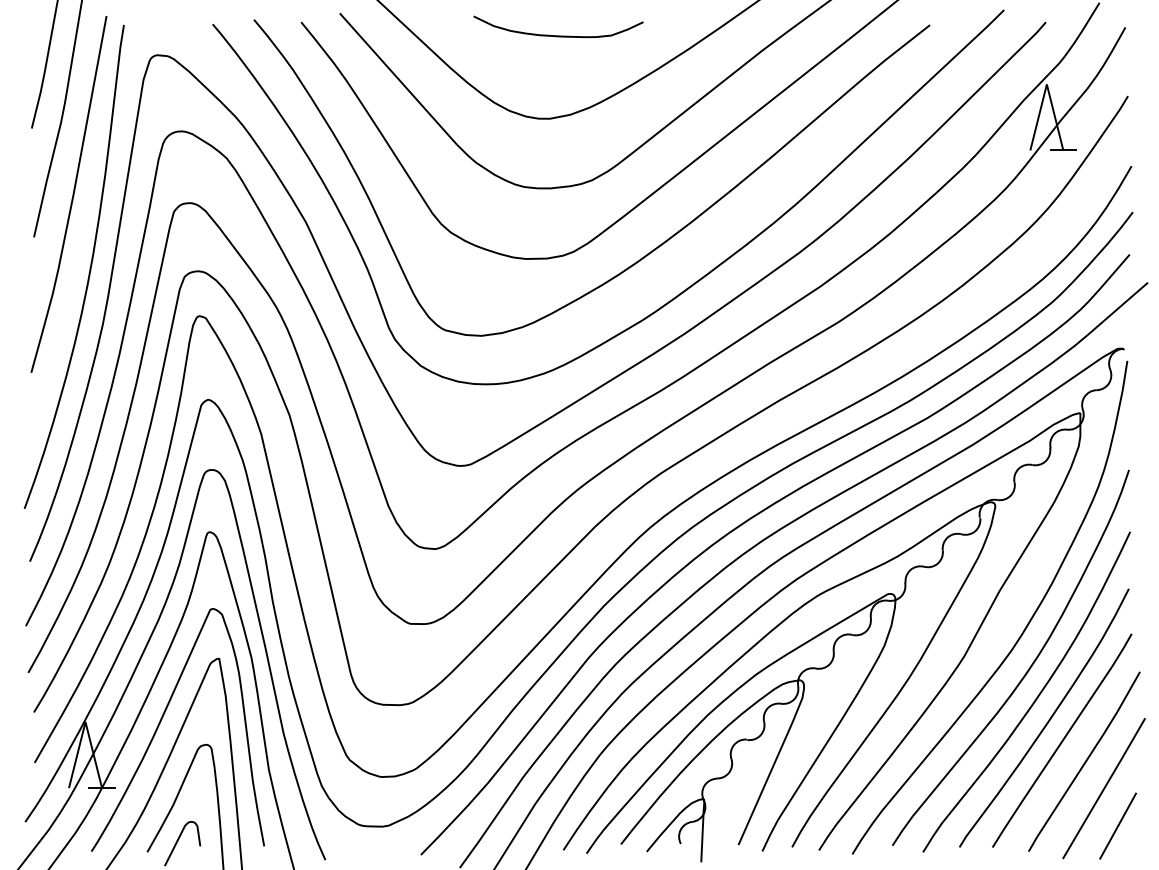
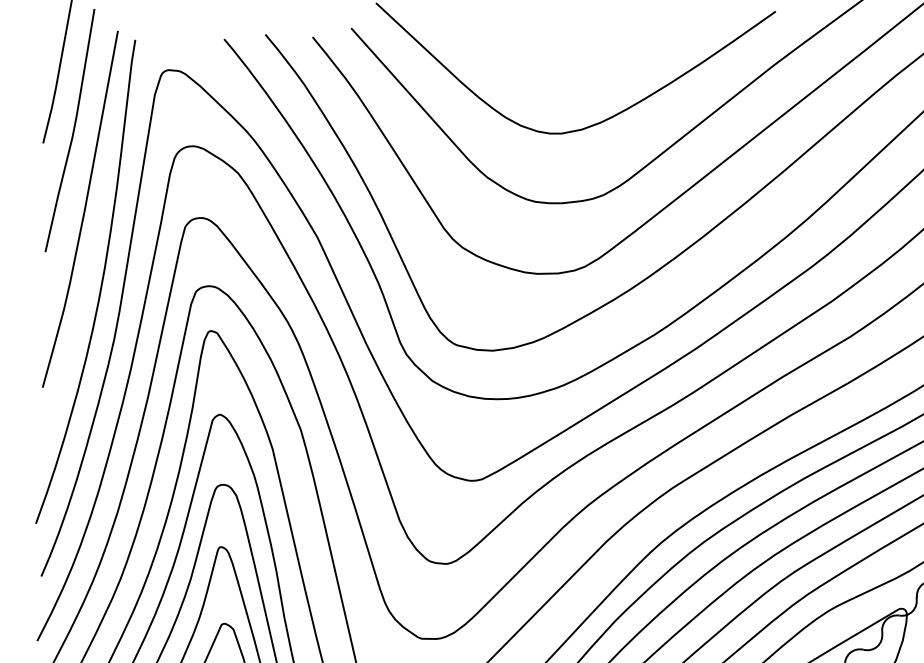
curve: (558, 35) -> (569, 50), removed

